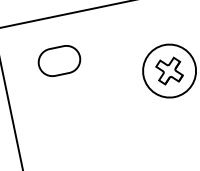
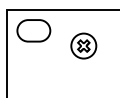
part: (58, 60) -> (33, 30), size x1.67

